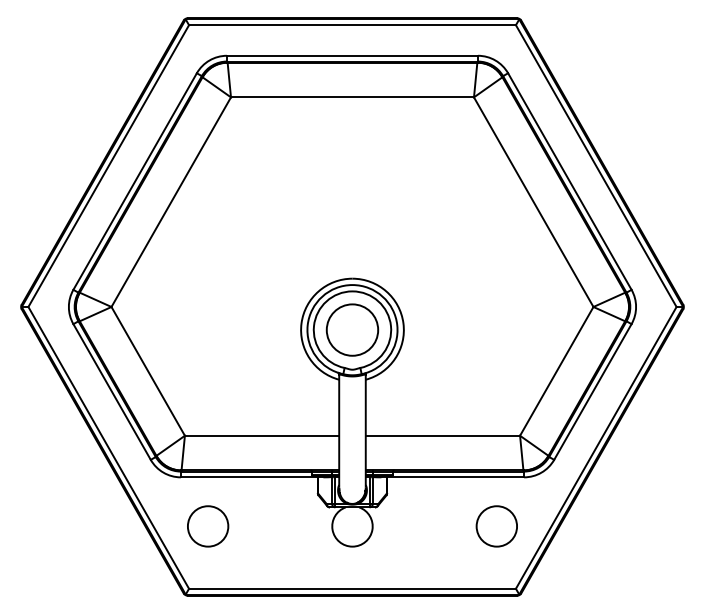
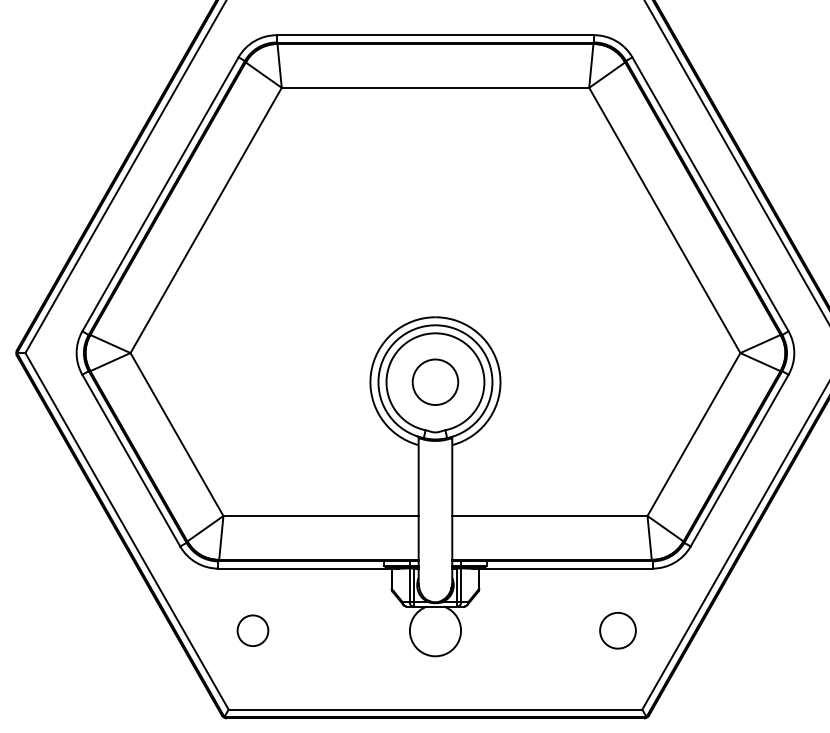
circle: (352, 329) -> (435, 381), size x0.7
circle: (208, 526) -> (253, 630), size x0.6
circle: (496, 526) -> (617, 630), size x0.7

